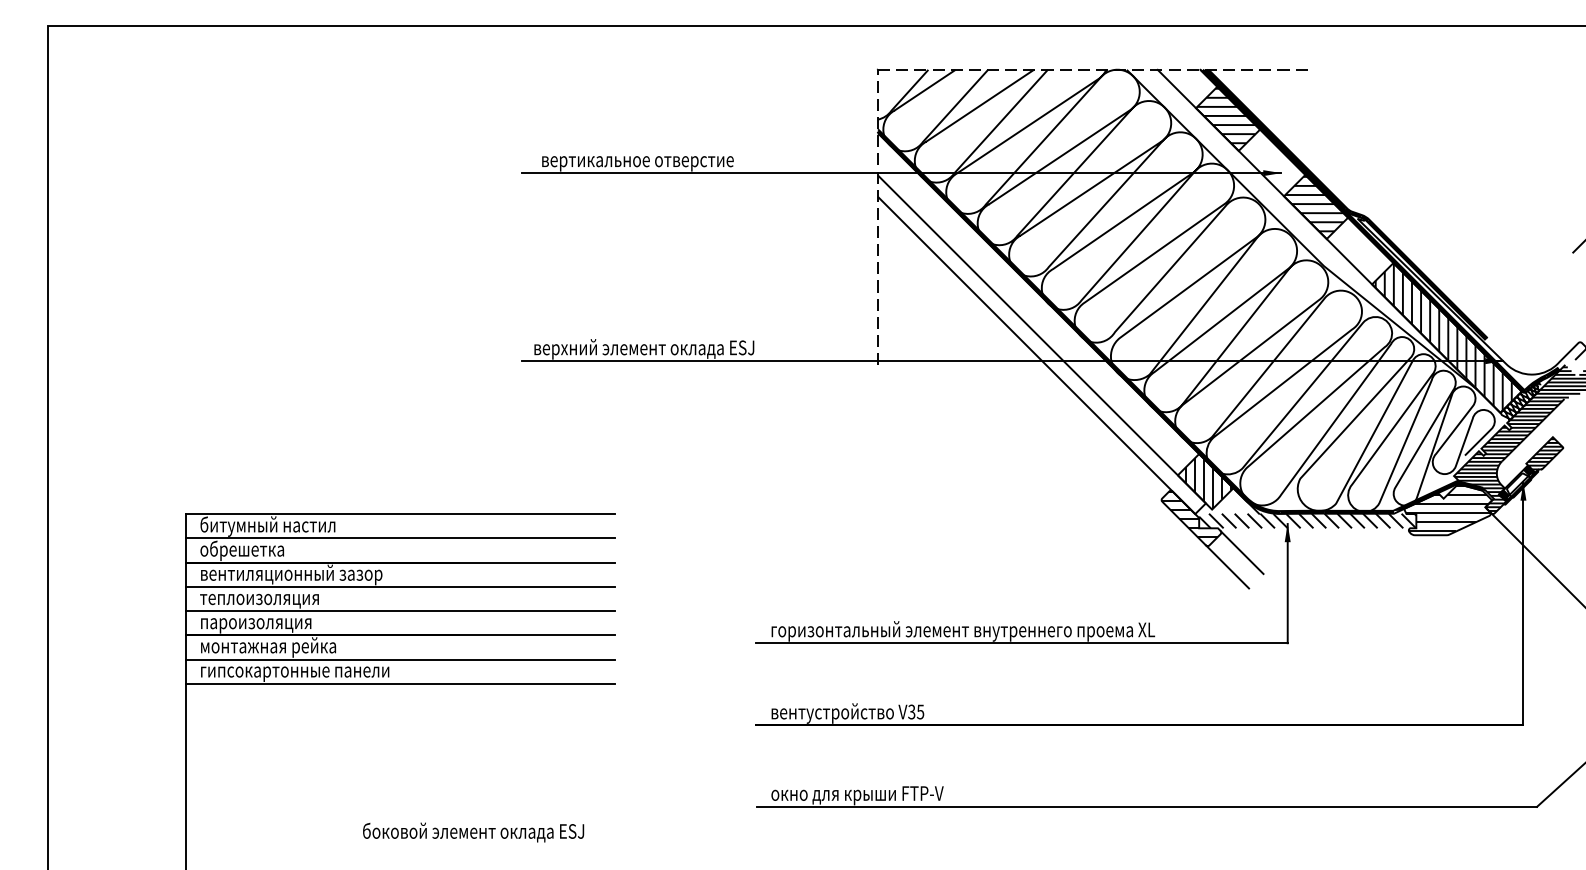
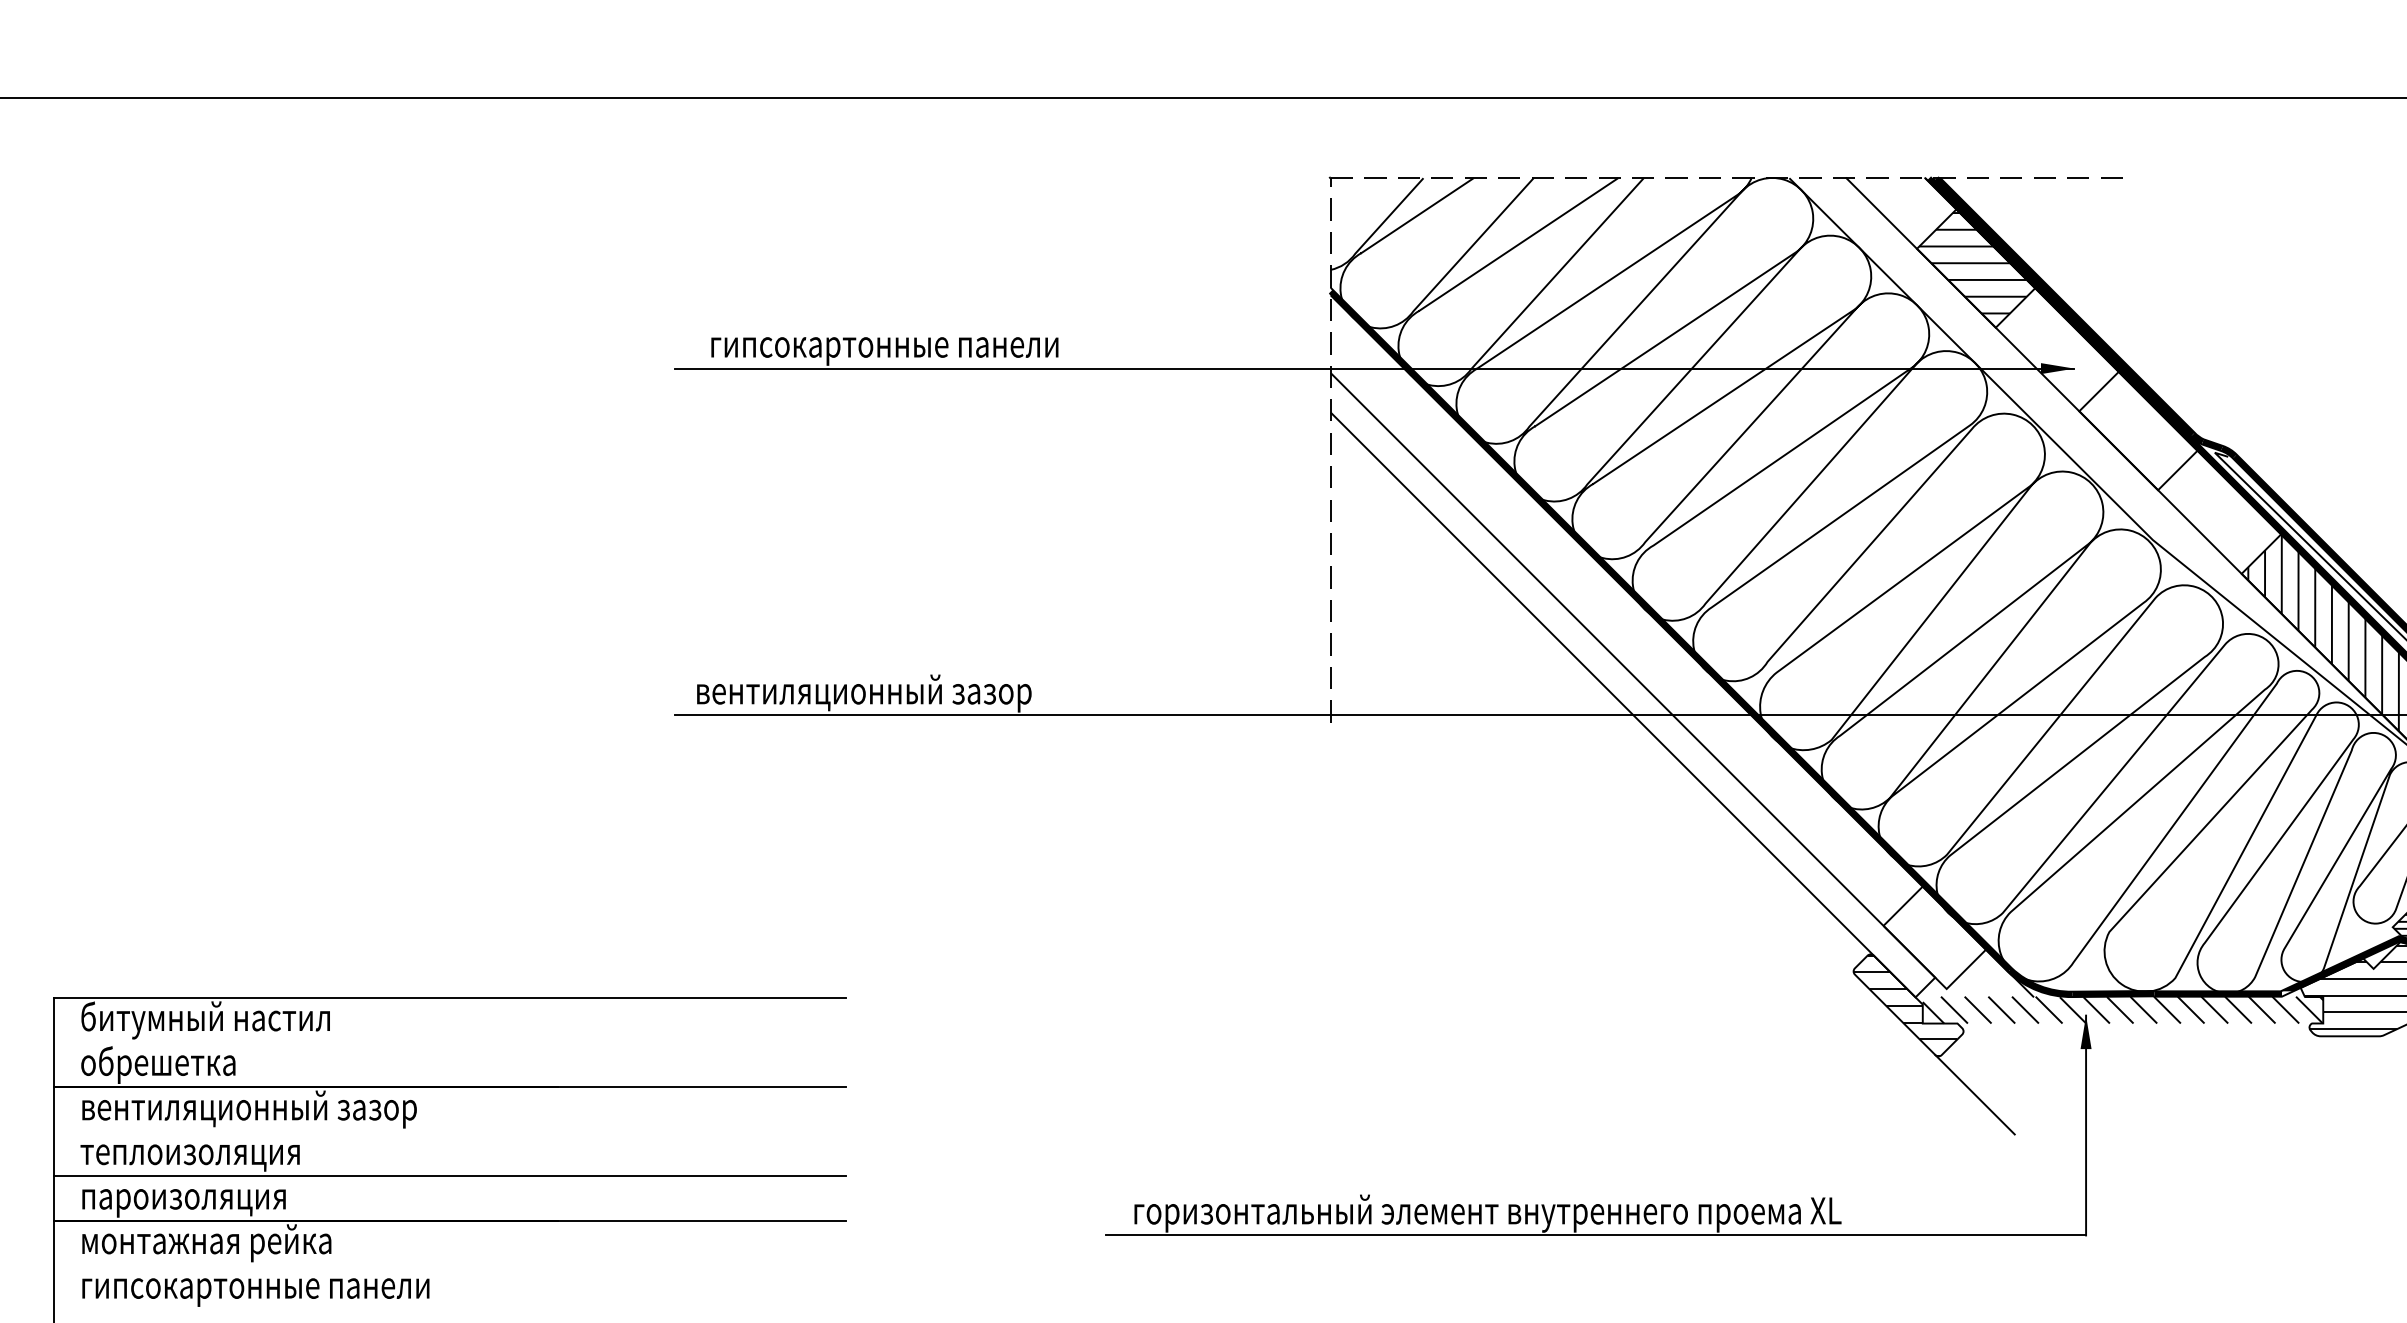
text: (638, 163) -> (888, 350), вертикальное отверстие -> гипсокартонные панели
hatch: (1314, 203) -> (2135, 424), removed
text: (653, 349) -> (916, 693), верхний элемент оклада ESJ -> вентиляционный зазор
hatch: (1208, 483) -> (1940, 940), removed
line: (400, 538) -> (450, 1042), removed
line: (1241, 552) -> (2000, 1068), removed
line: (400, 586) -> (450, 1130), removed
line: (400, 659) -> (450, 1265), removed
line: (400, 683) -> (450, 1309), removed

